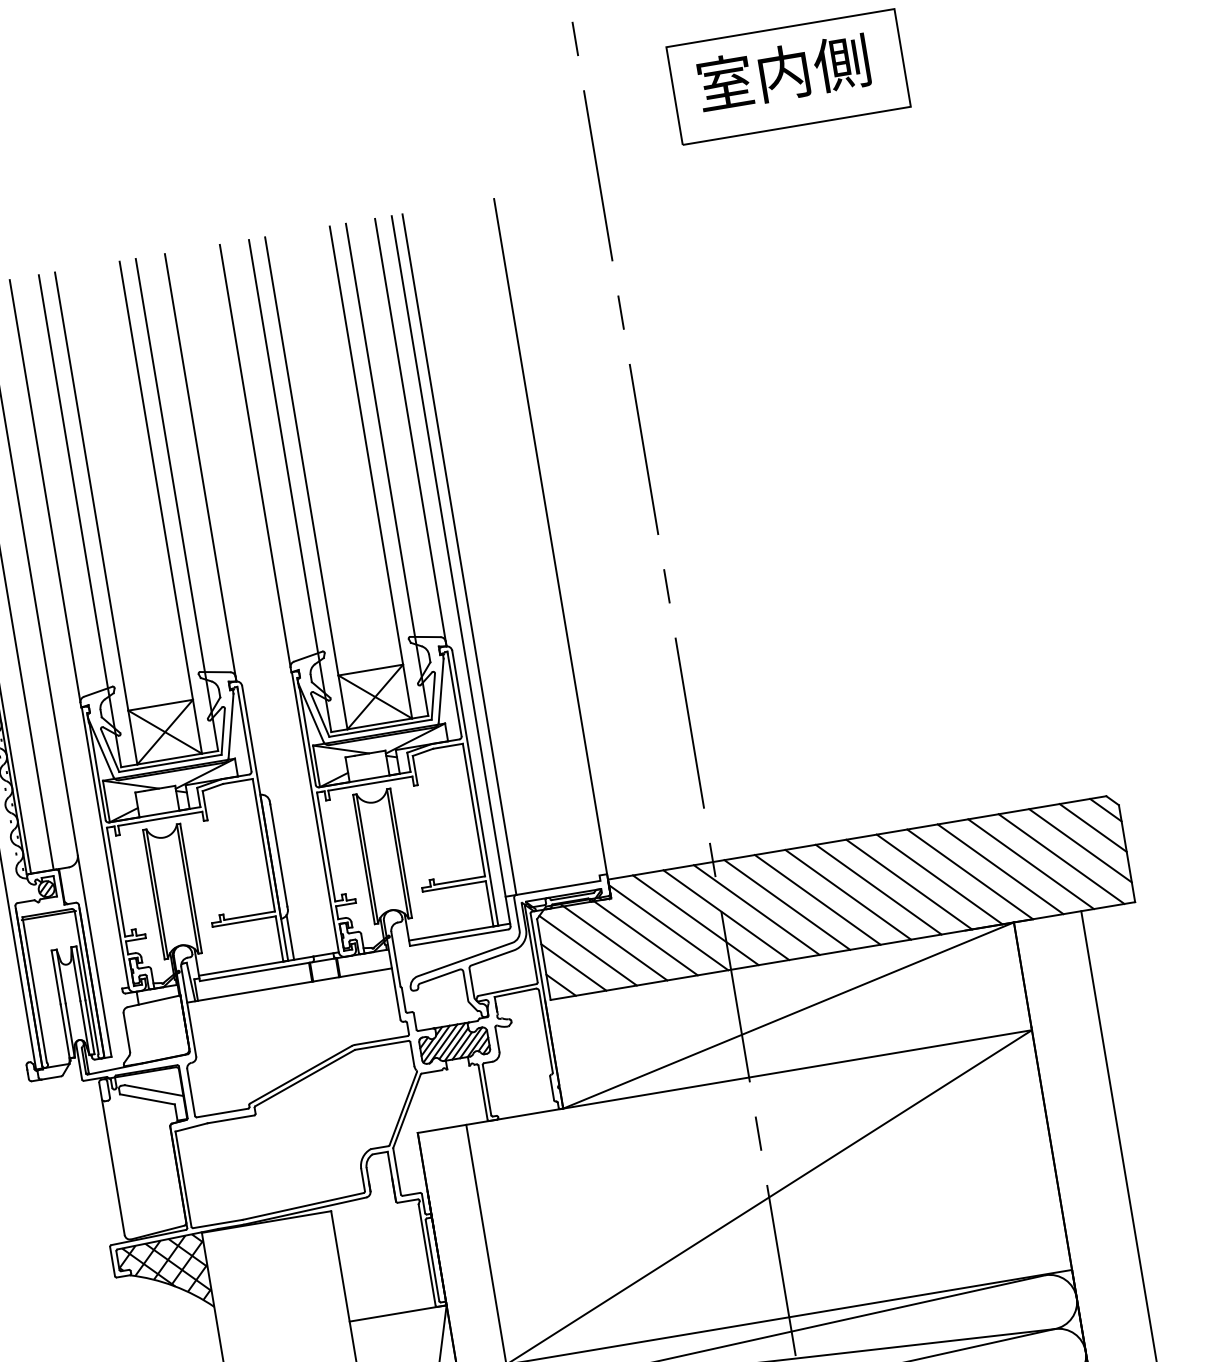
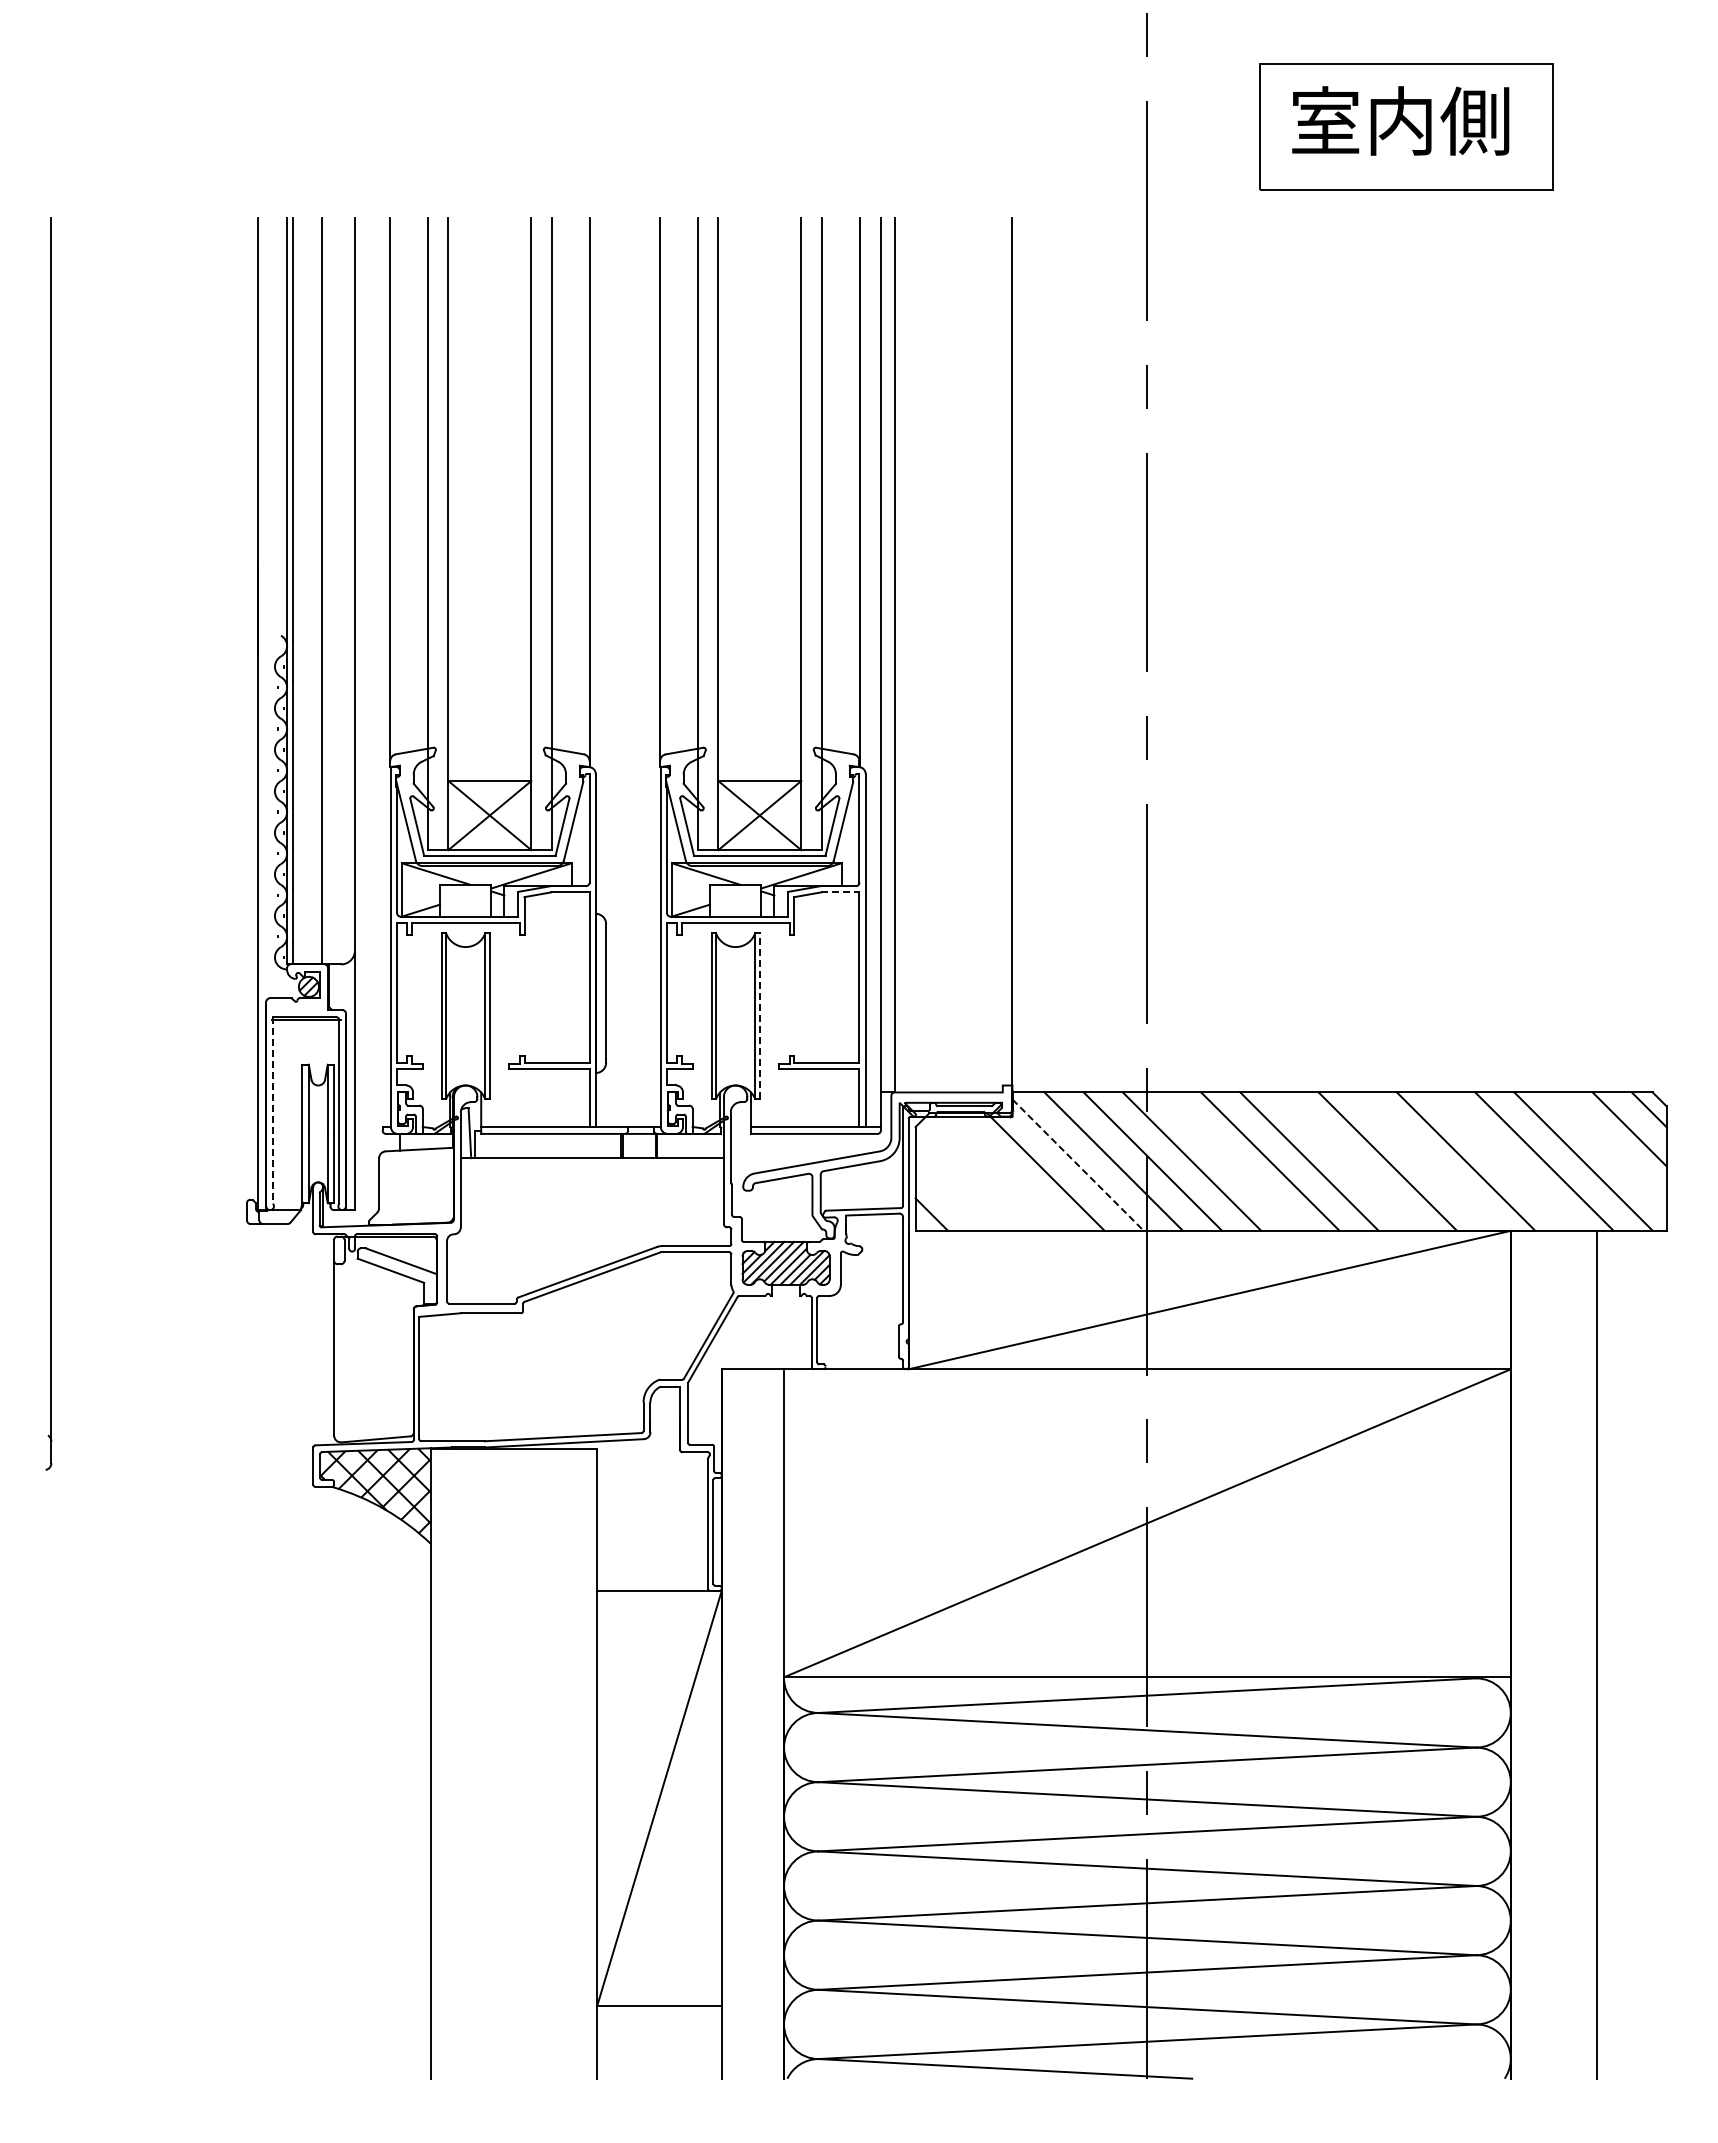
line: (448, 746) -> (840, 892), solid -> dashed
line: (1080, 845) -> (1609, 1148), removed
line: (401, 852) -> (759, 1015), solid -> dashed
line: (1000, 869) -> (1505, 1161), removed
line: (939, 879) -> (1426, 1161), removed
line: (878, 889) -> (1348, 1161), removed
line: (787, 904) -> (1231, 1161), removed
line: (668, 927) -> (1078, 1165), solid -> dashed
line: (290, 937) -> (603, 1098), removed
line: (613, 941) -> (1006, 1171), removed
line: (587, 950) -> (972, 1176), removed
line: (573, 966) -> (951, 1194), removed
line: (34, 990) -> (272, 1110), solid -> dashed

